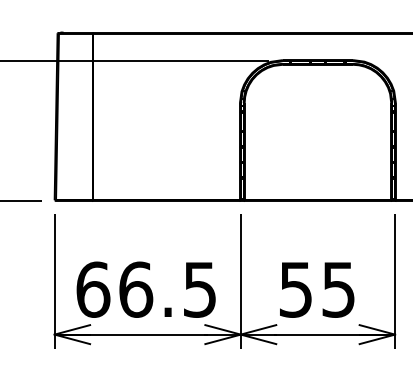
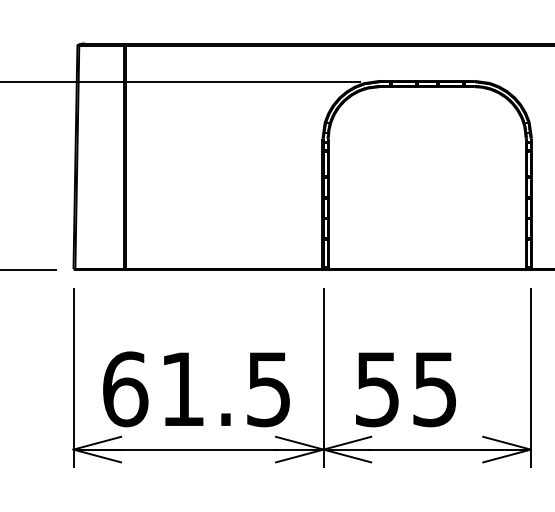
text: (136, 289) -> (183, 389), 66.5 -> 61.5
text: (317, 289) -> (406, 389), moved

